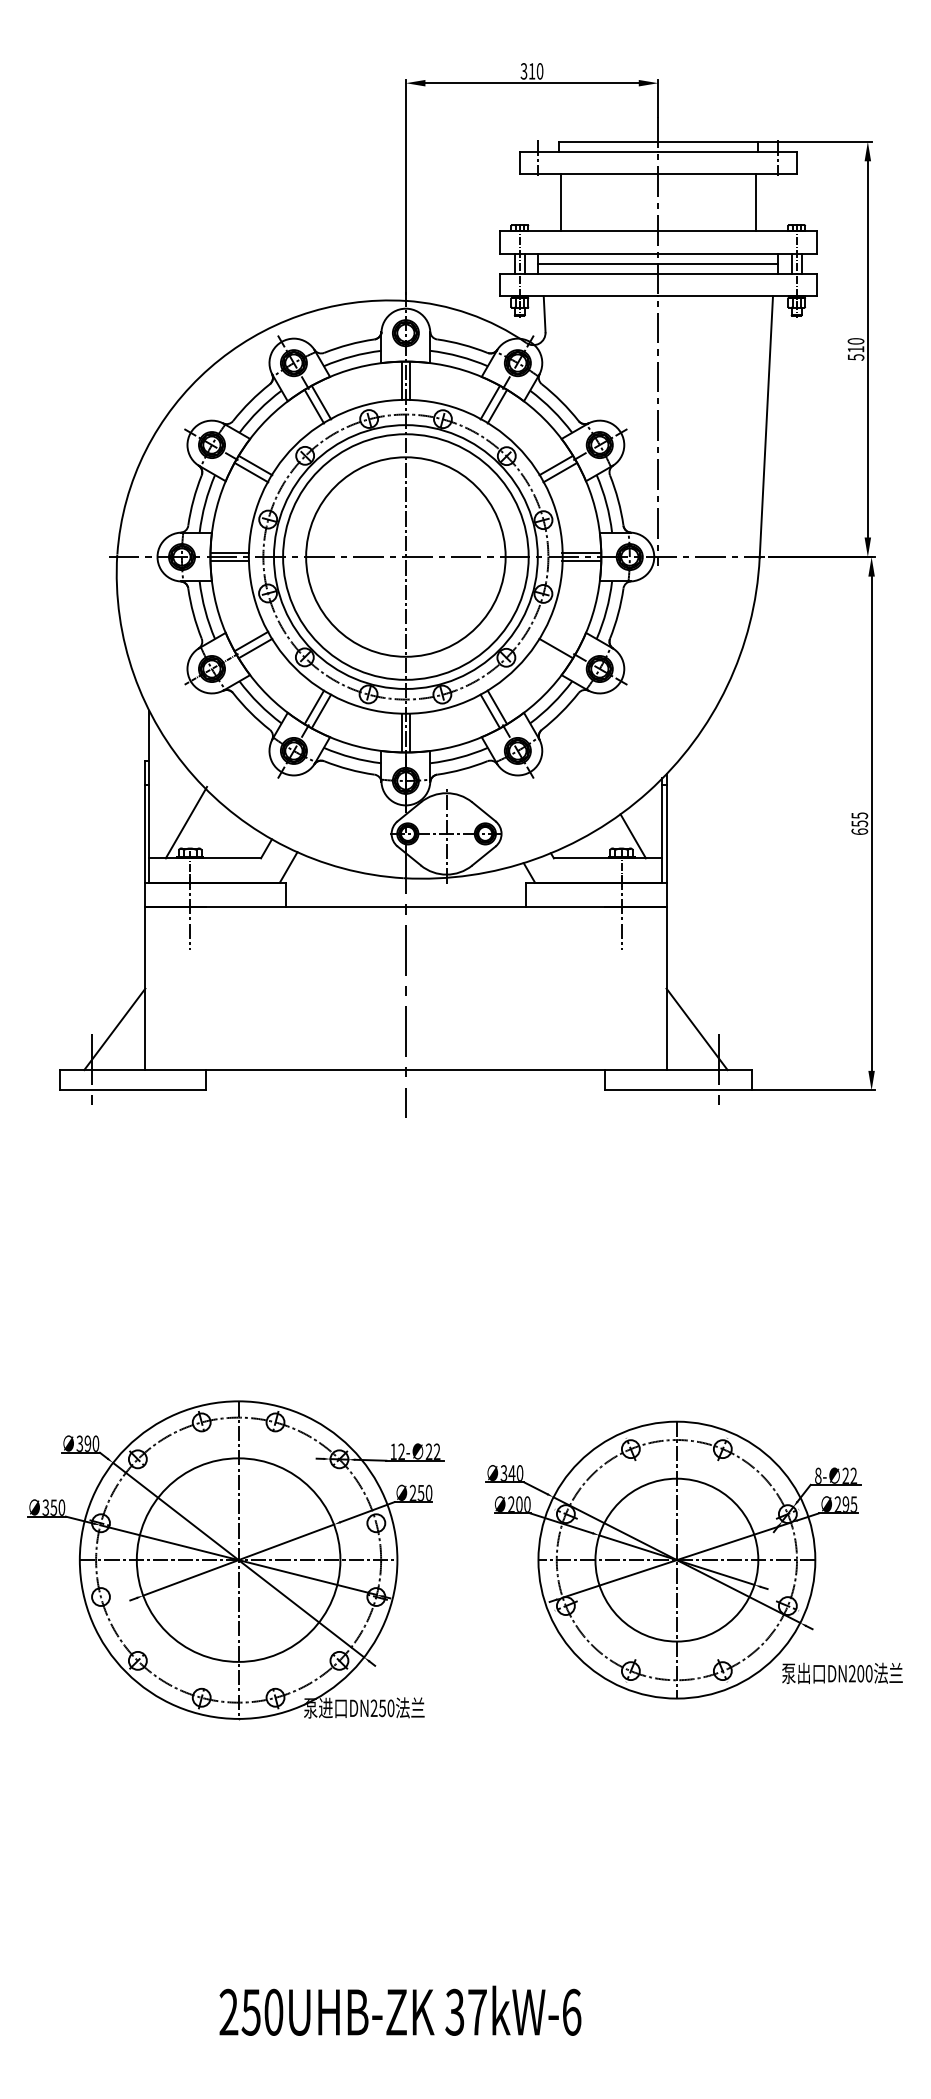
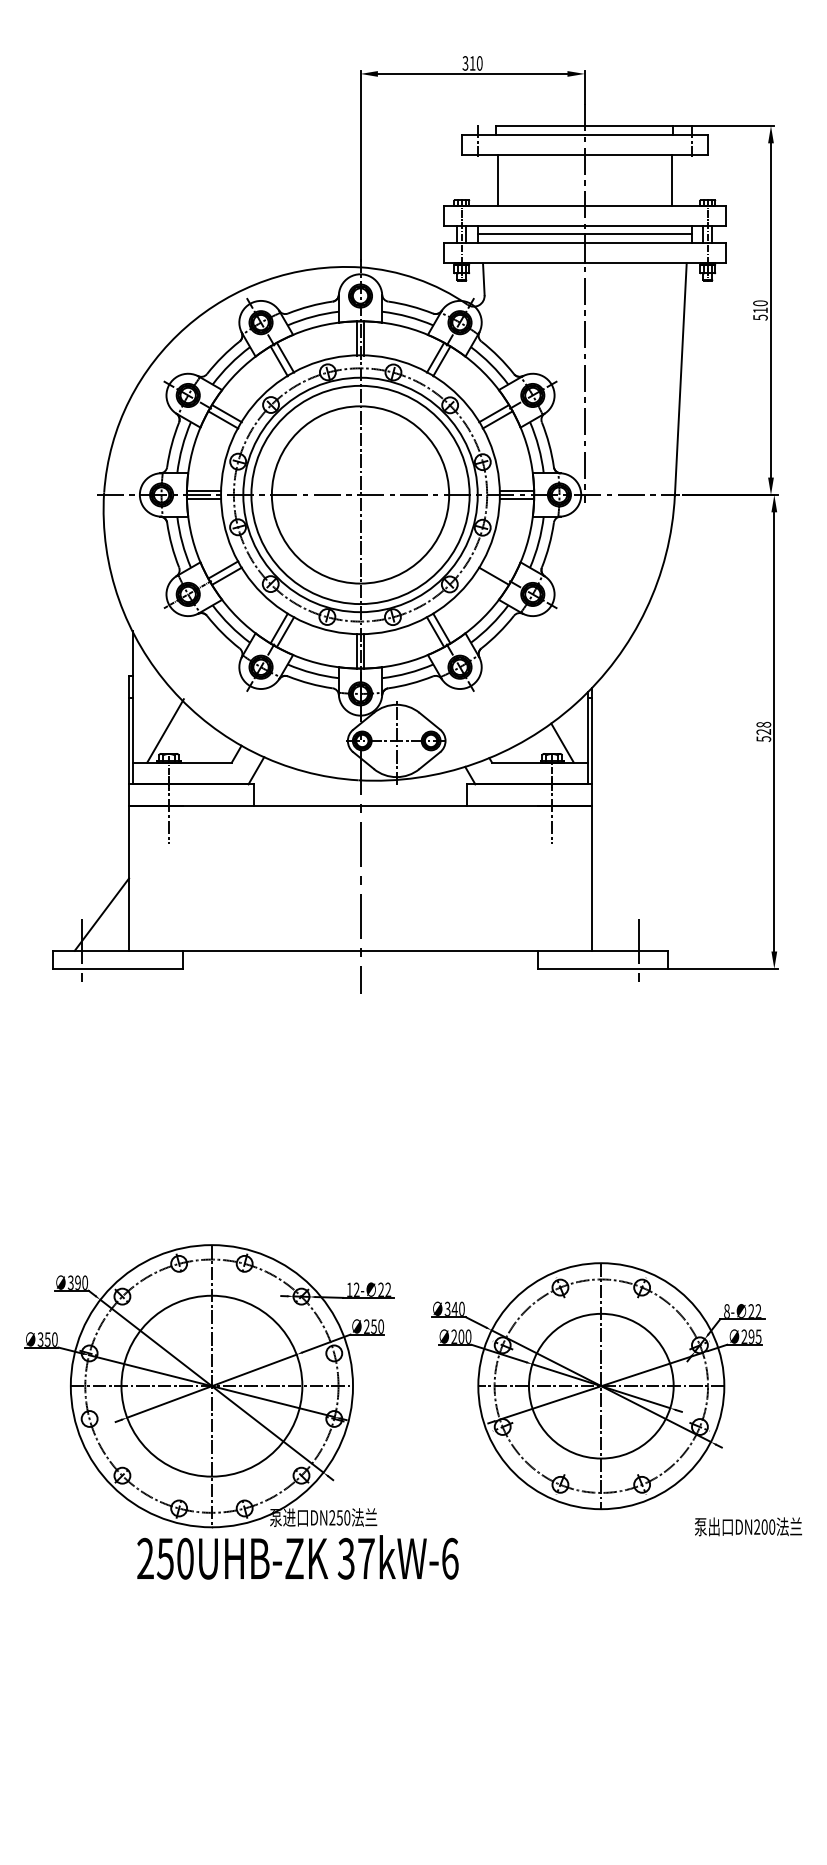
text: (859, 823) -> (763, 731), 655 -> 528
line: (696, 1029) -> (618, 914), removed
text: (842, 1673) -> (748, 1526), moved
text: (400, 2010) -> (297, 1557), moved

